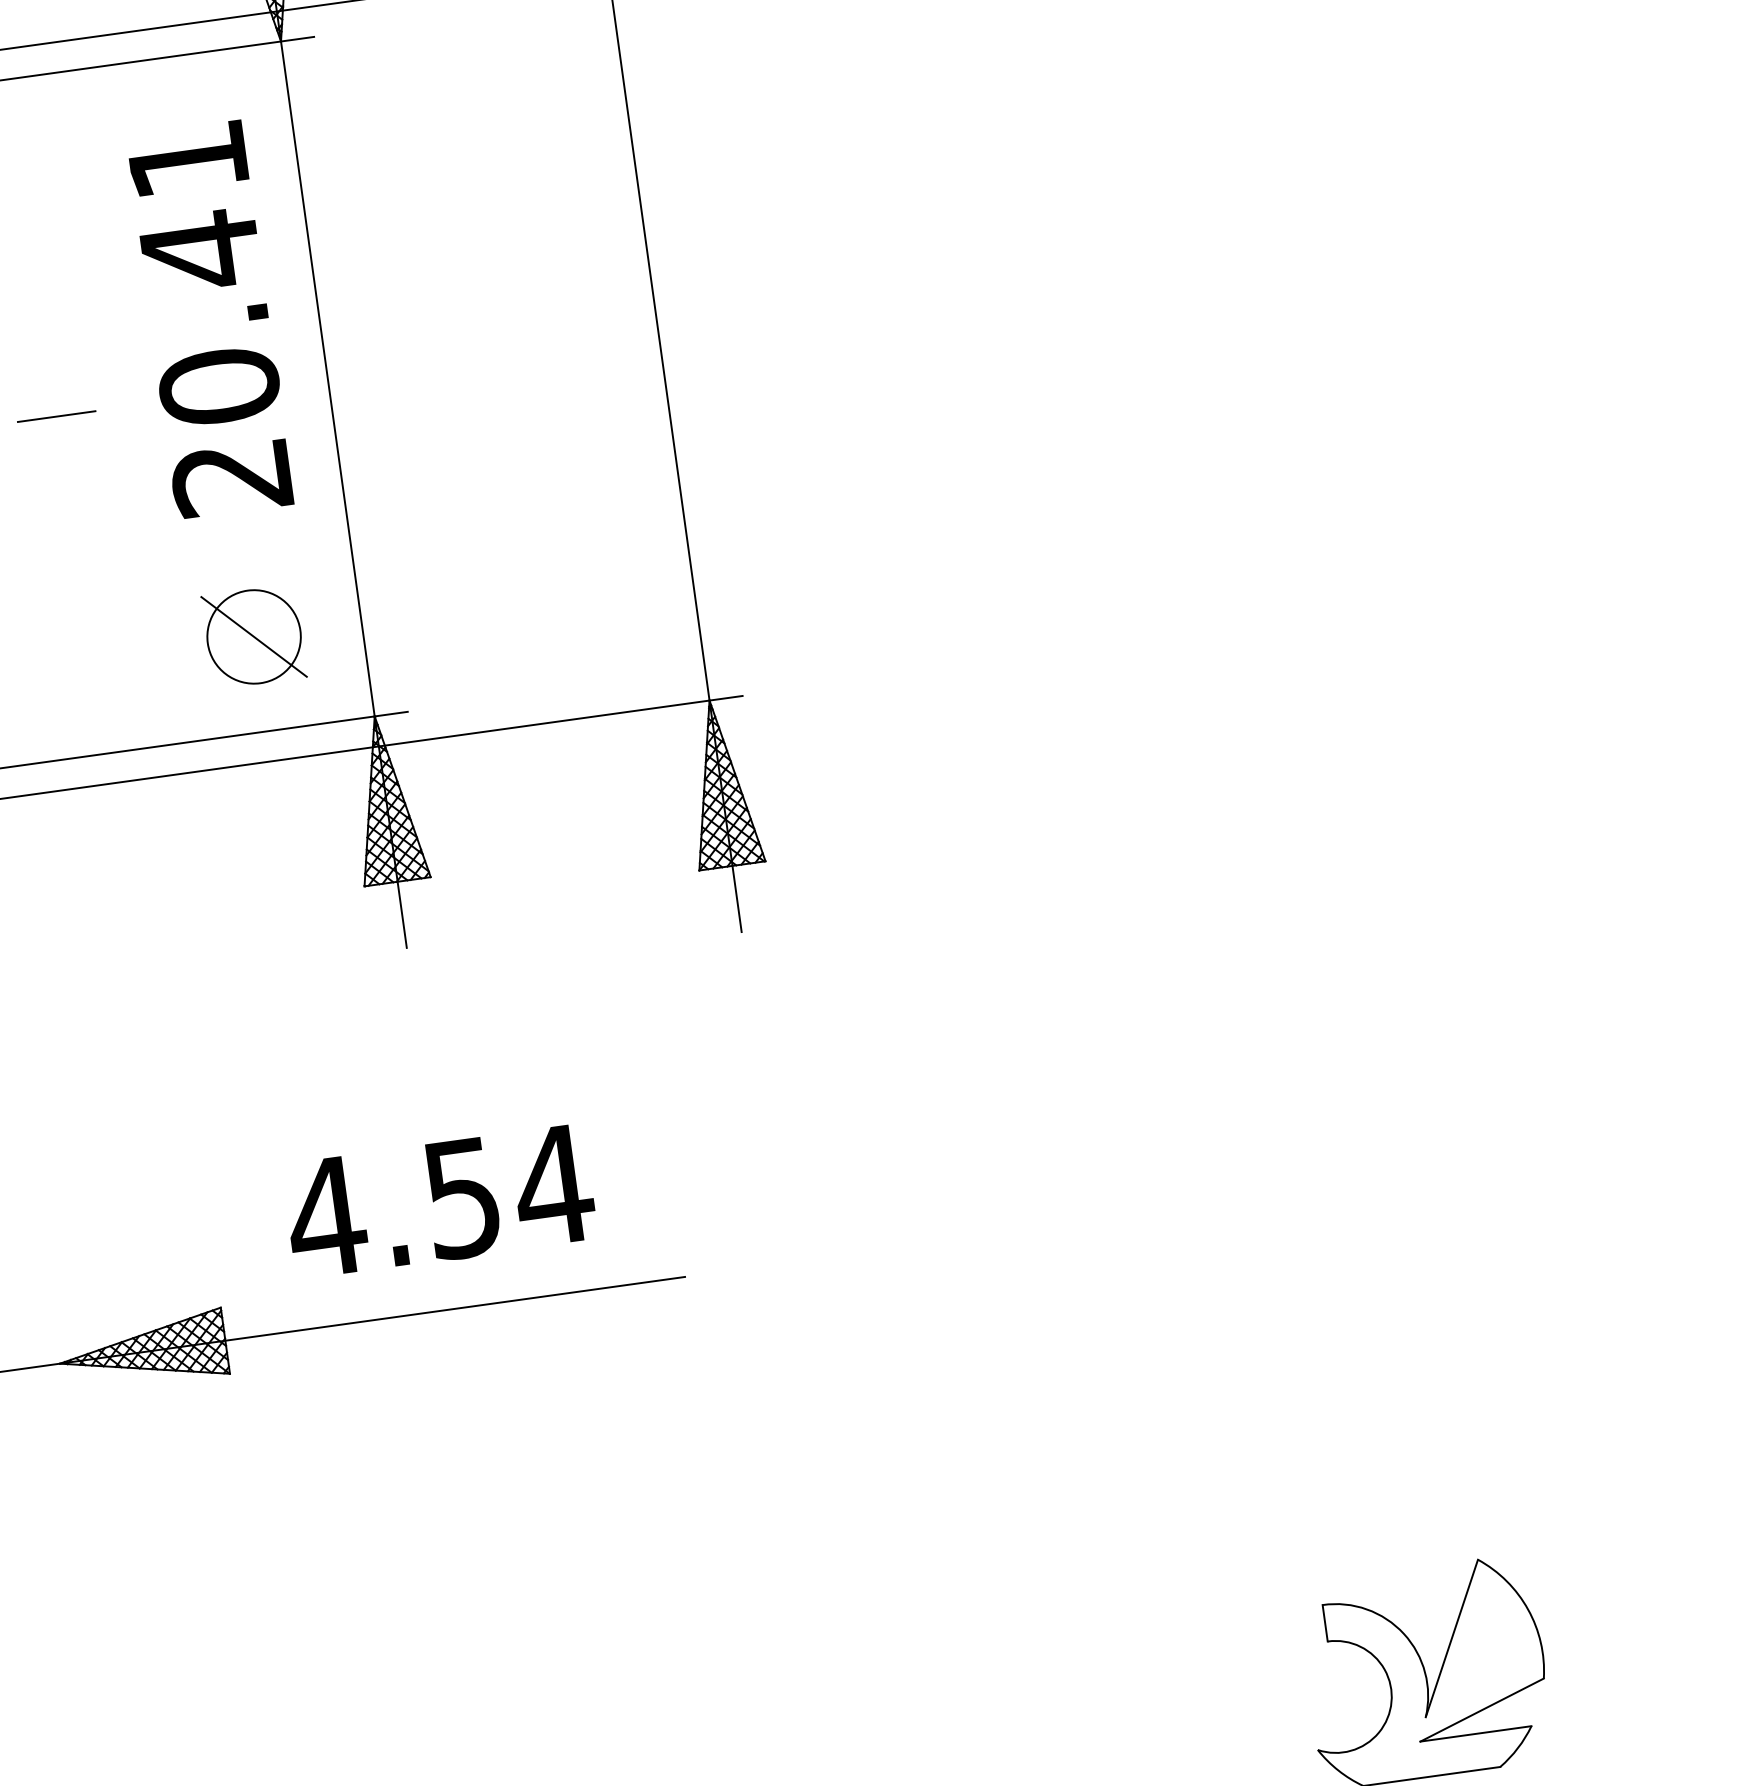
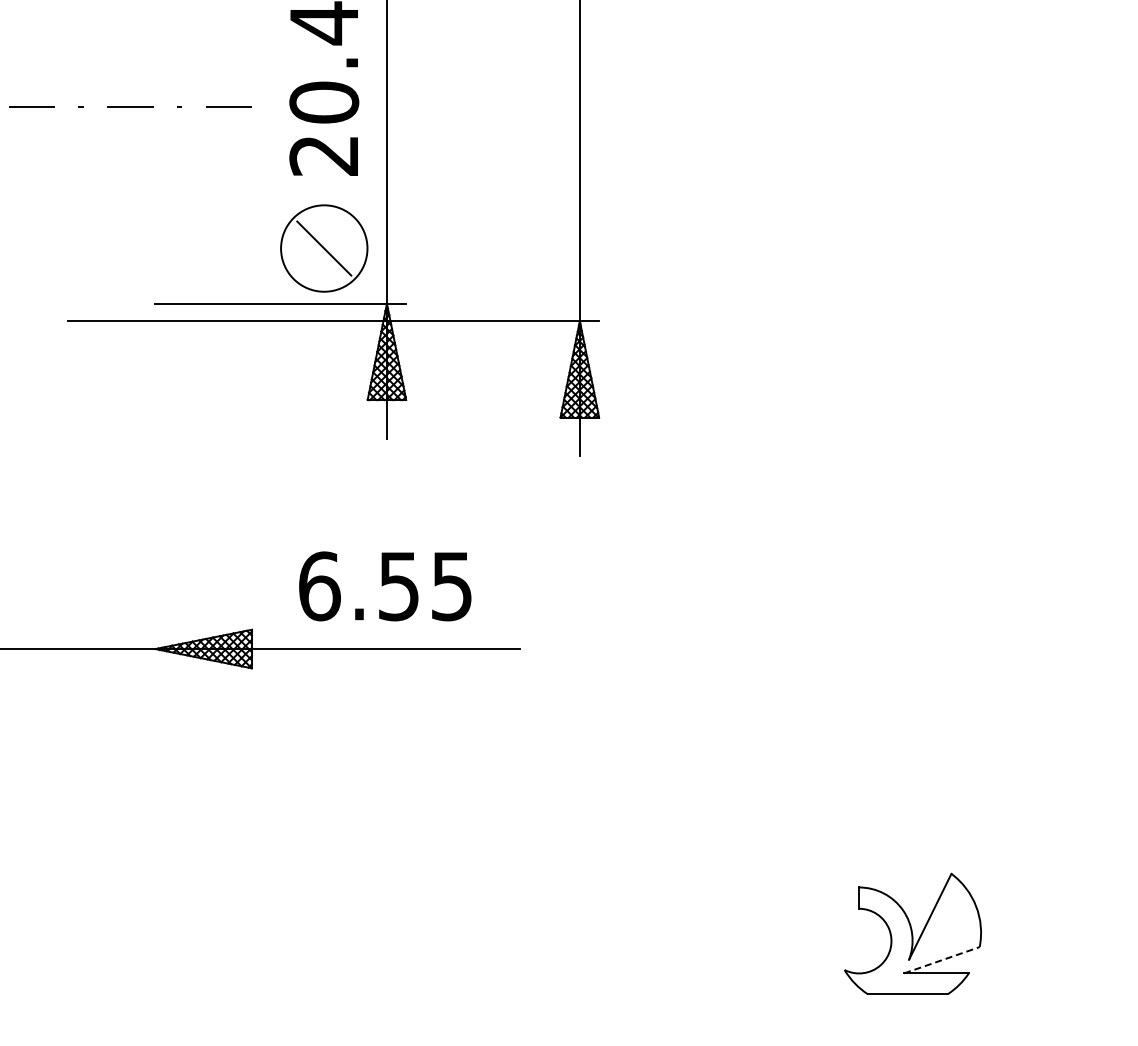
circle: (254, 636) -> (324, 248), size x1.6
text: (439, 1201) -> (385, 586), 4.54 -> 6.55
line: (1483, 1710) -> (942, 960), solid -> dashed

